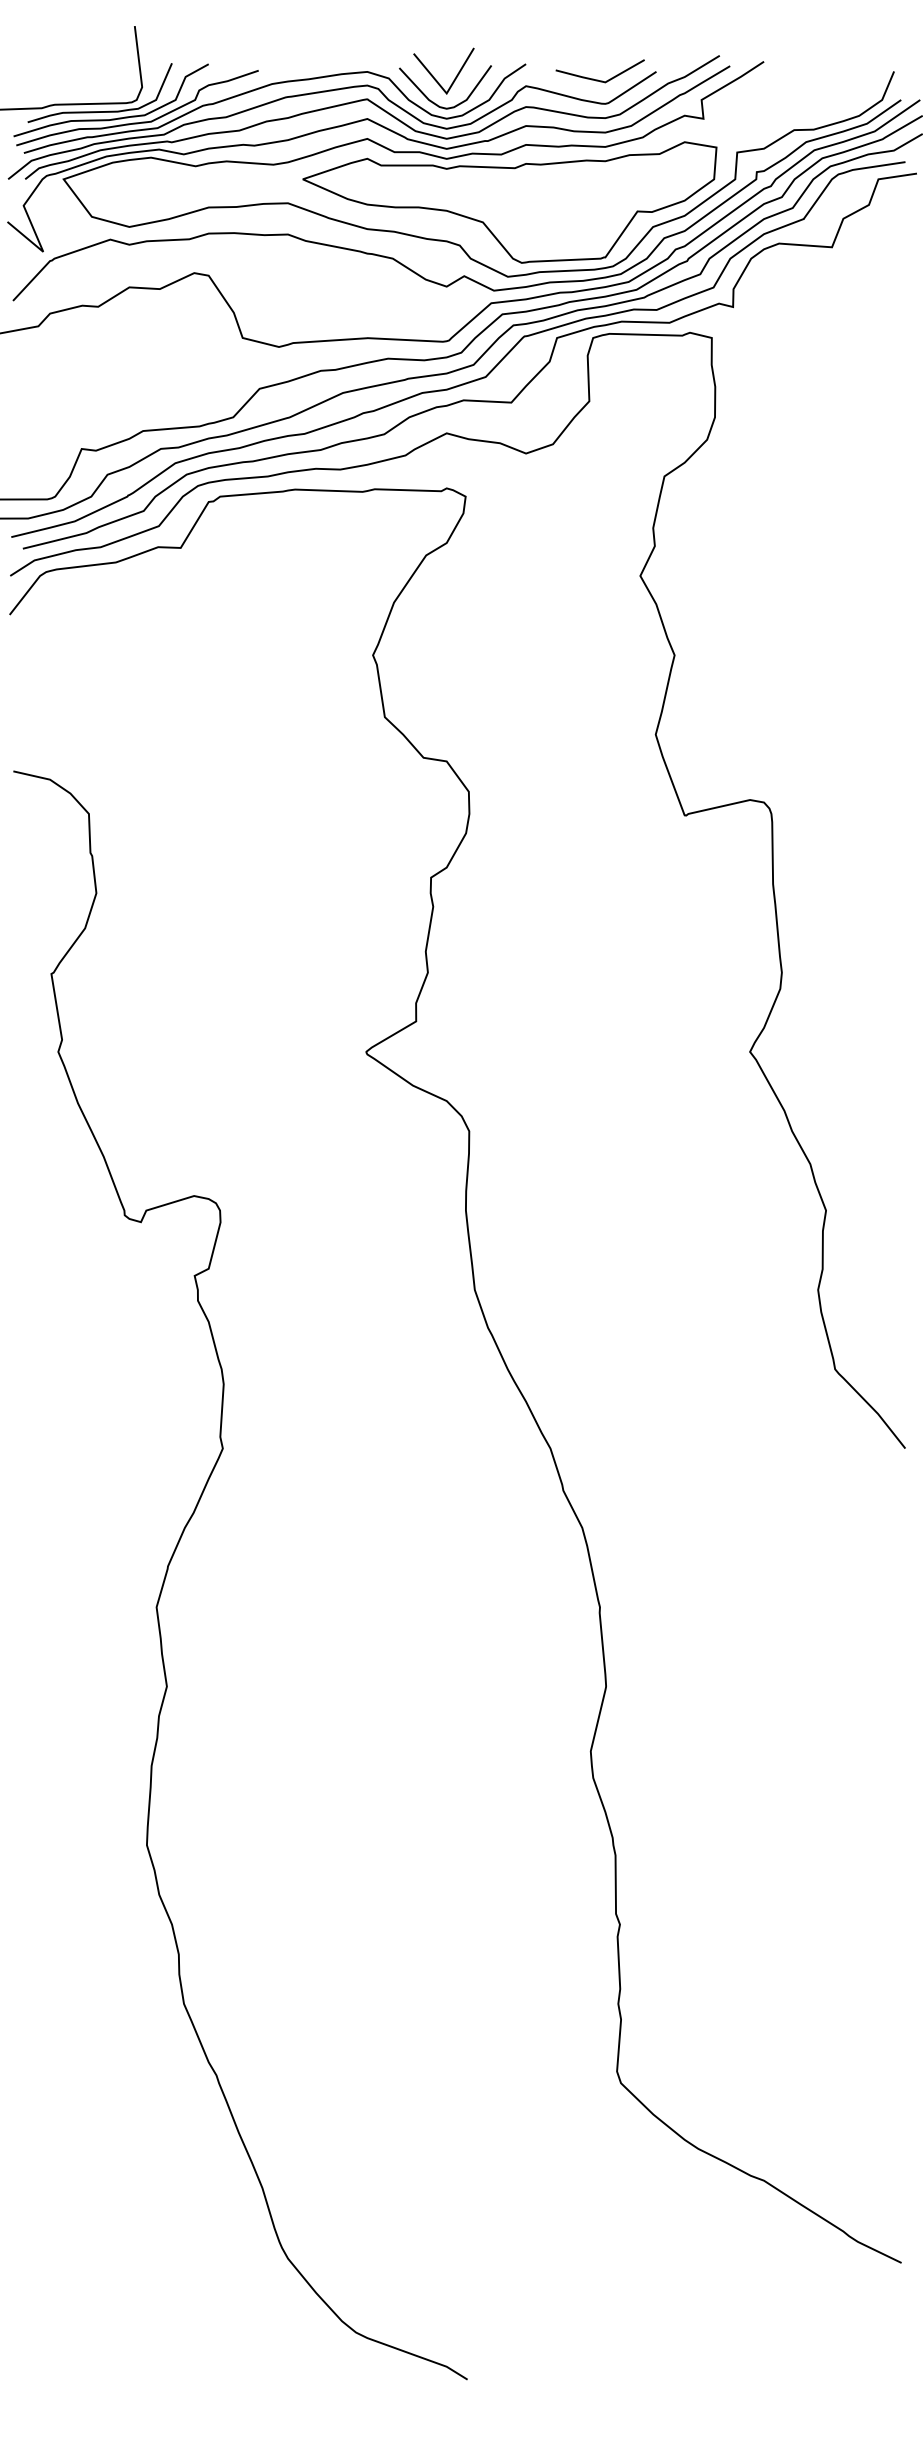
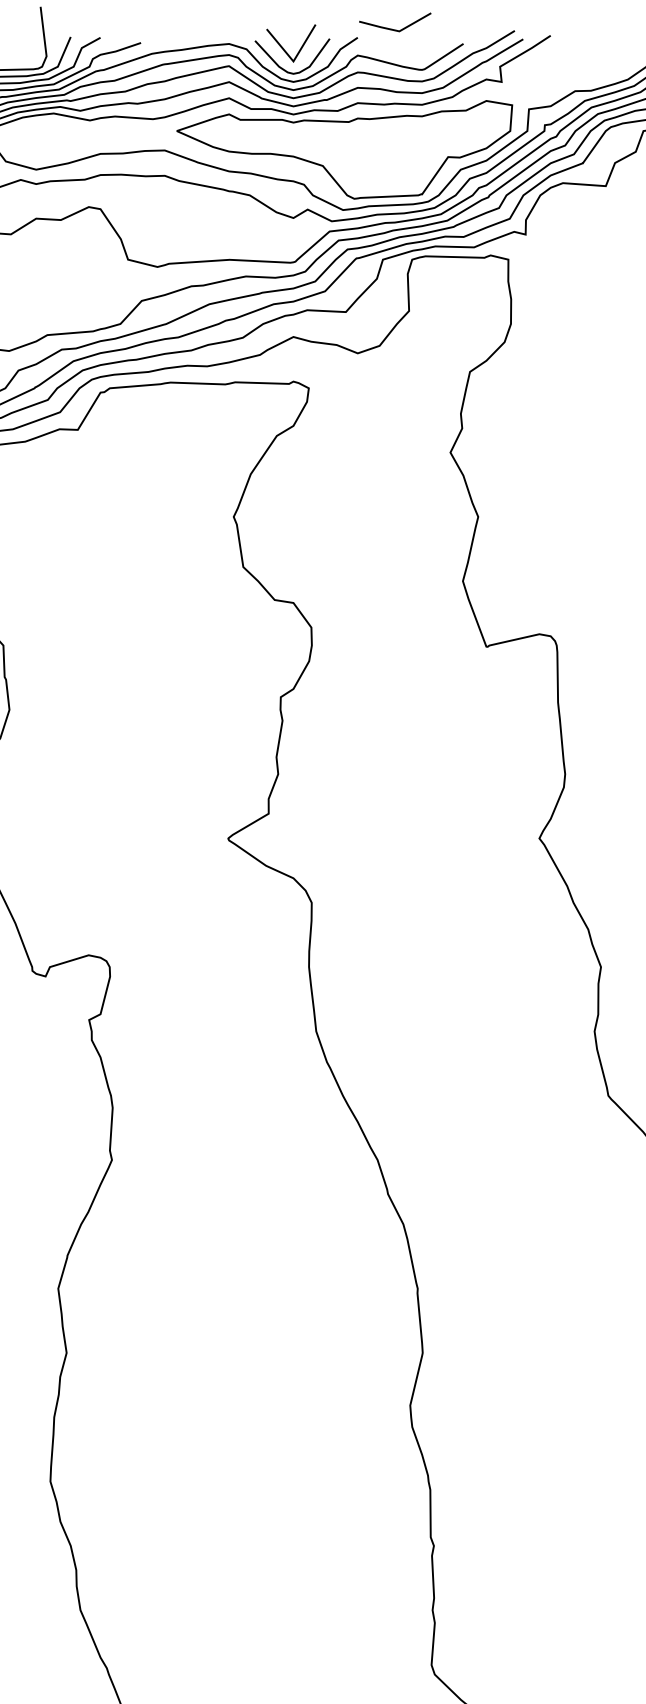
line: (598, 79) -> (393, 29), moved

